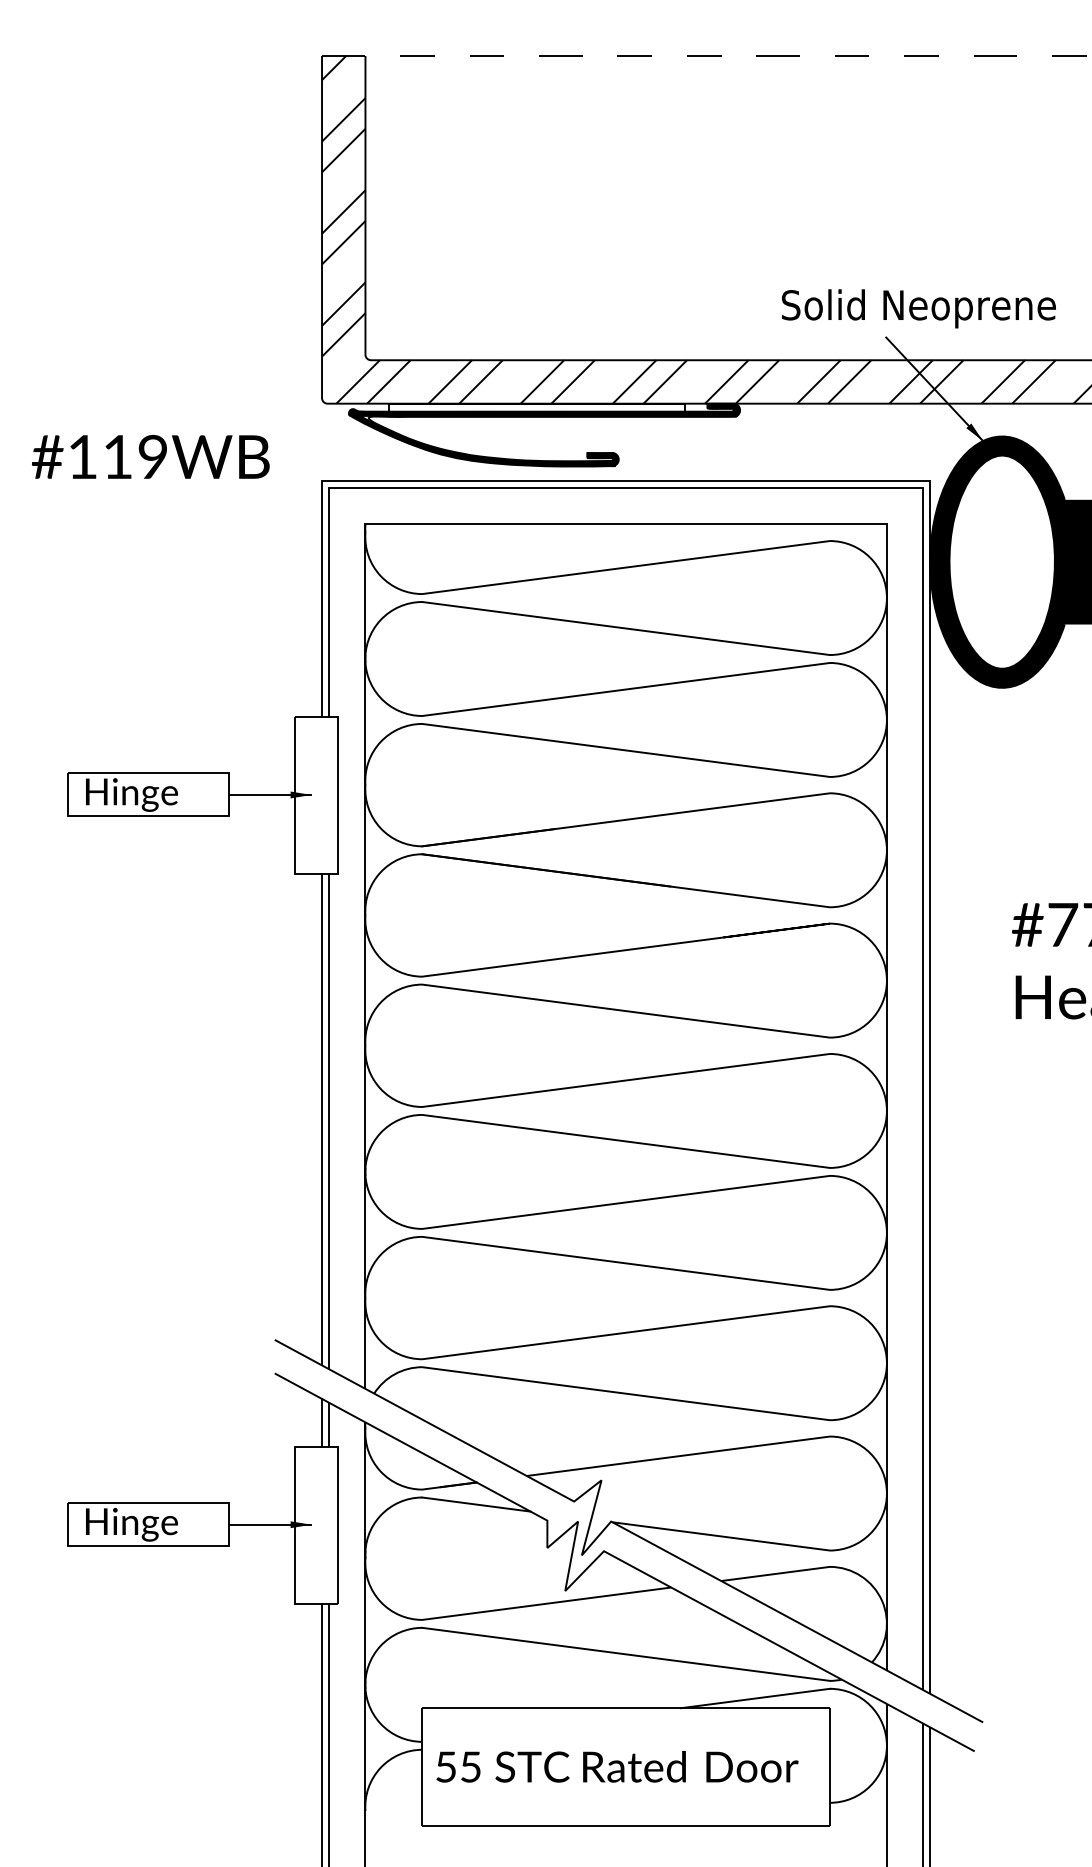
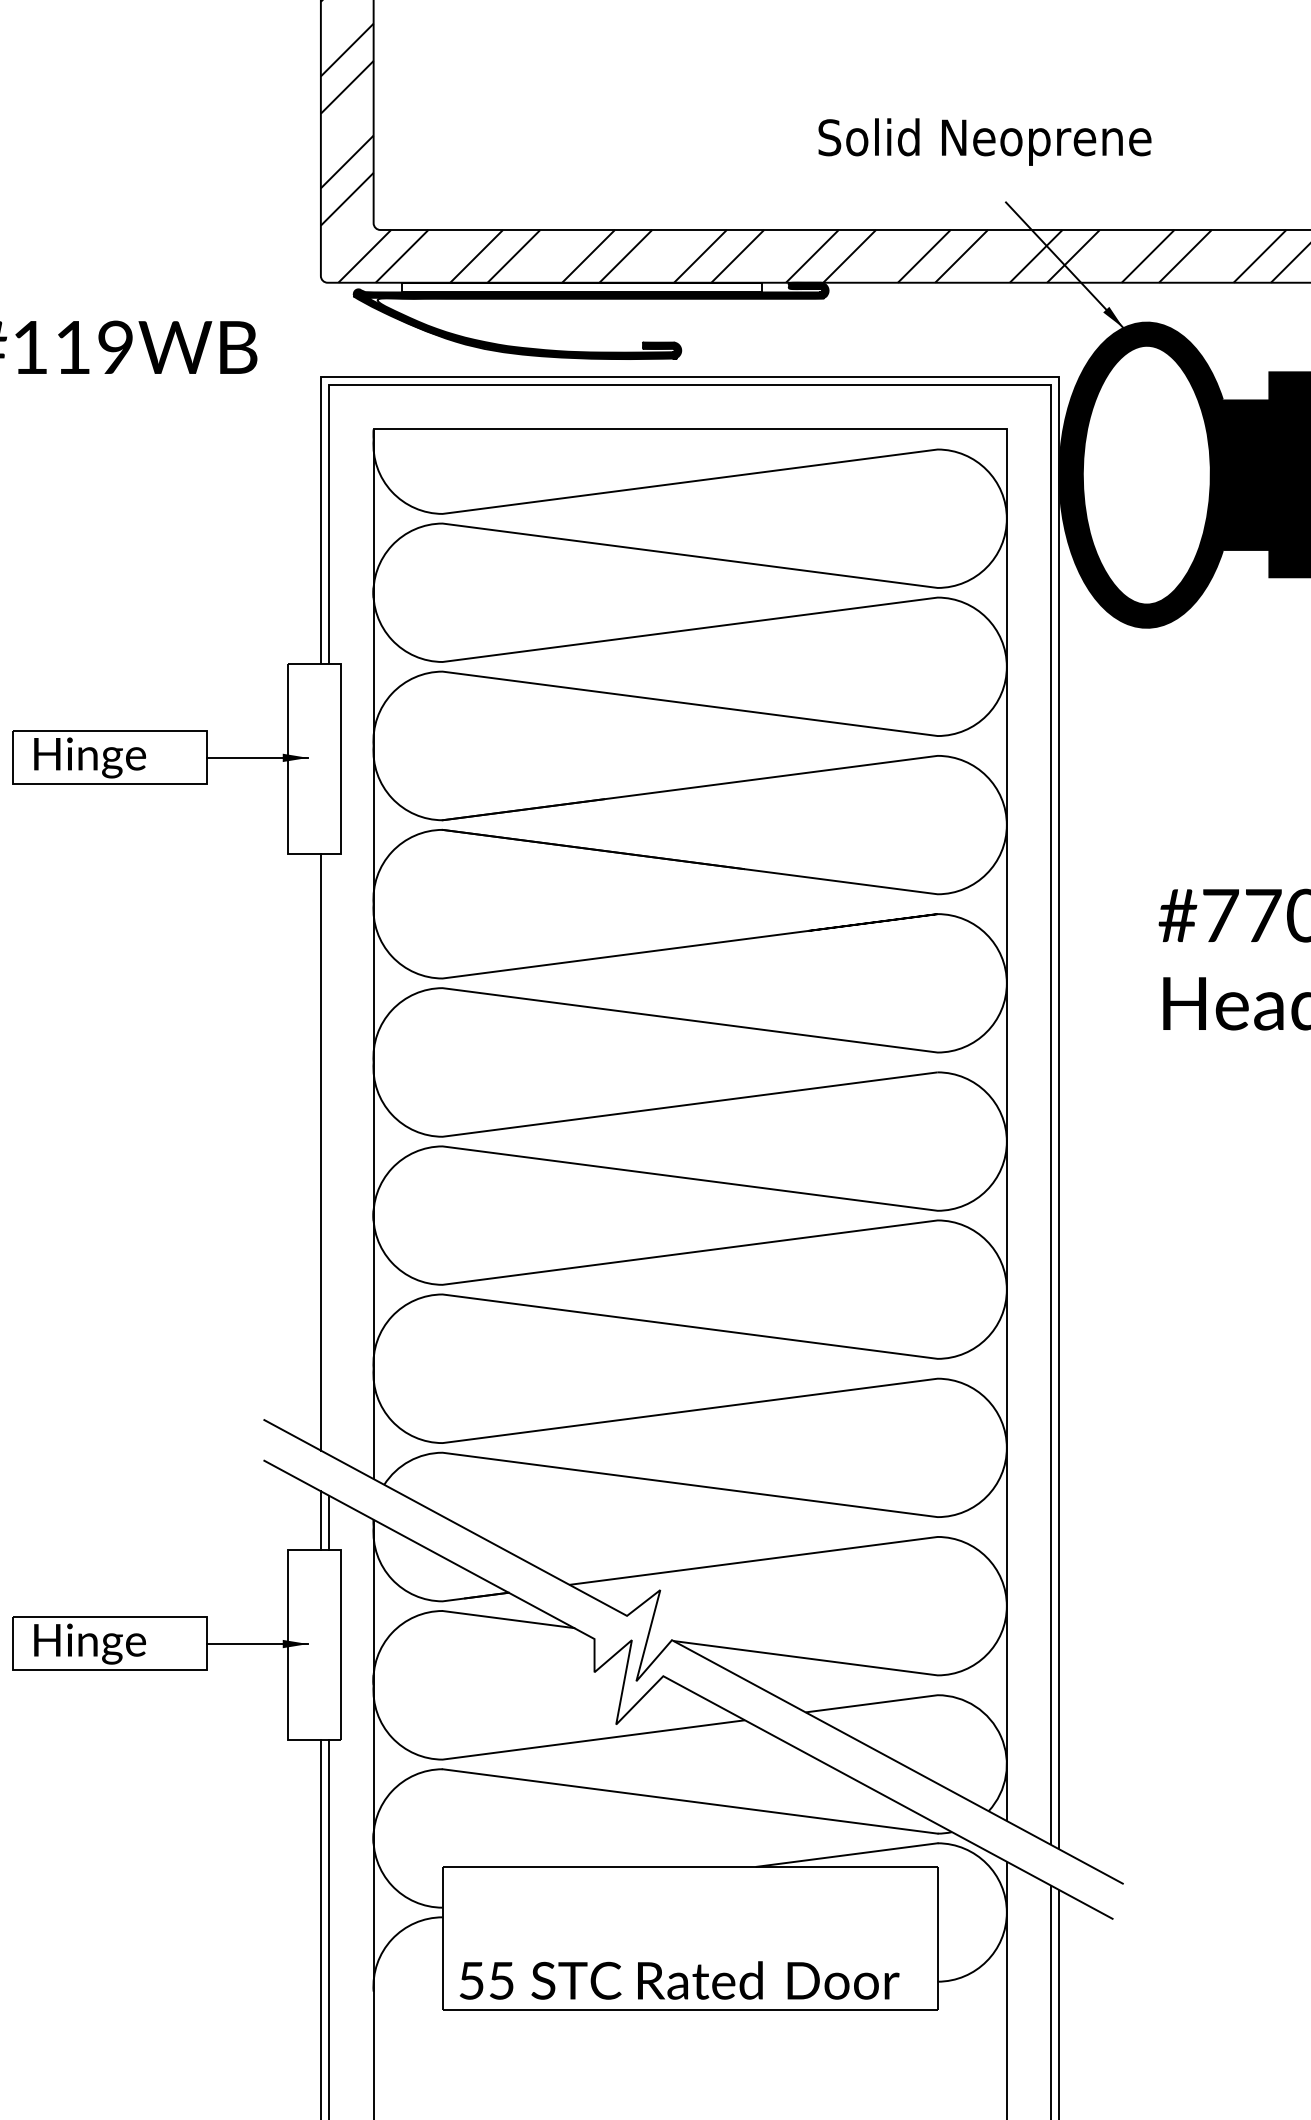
text: (918, 308) -> (984, 141), moved
line: (328, 1121) -> (328, 1154), removed
text: (617, 1766) -> (679, 1980), moved

